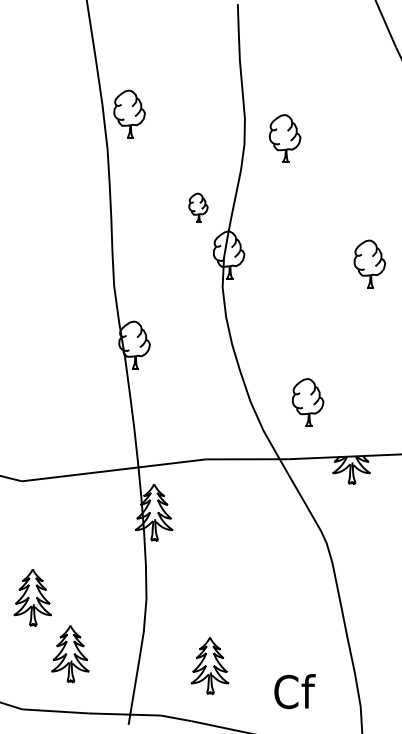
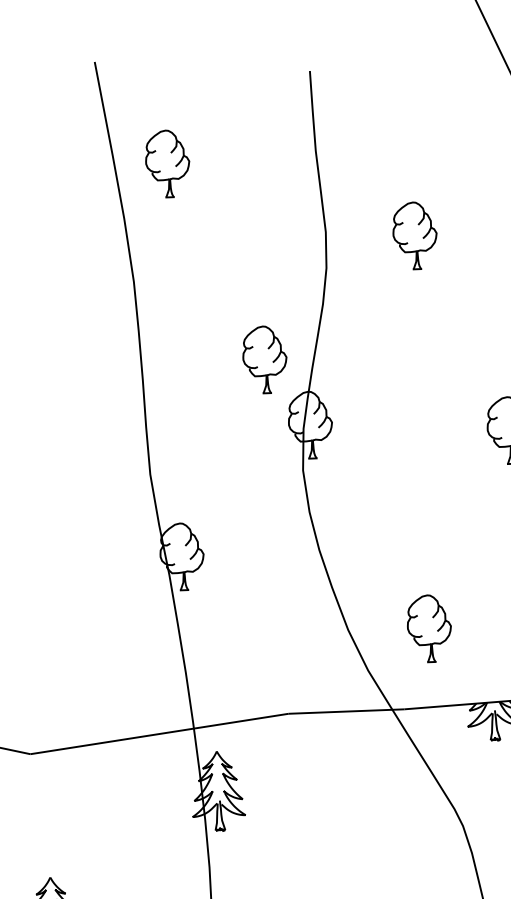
part: (129, 113) -> (167, 162), moved
part: (285, 138) -> (415, 235), moved
part: (198, 207) -> (265, 359), size x1.67

